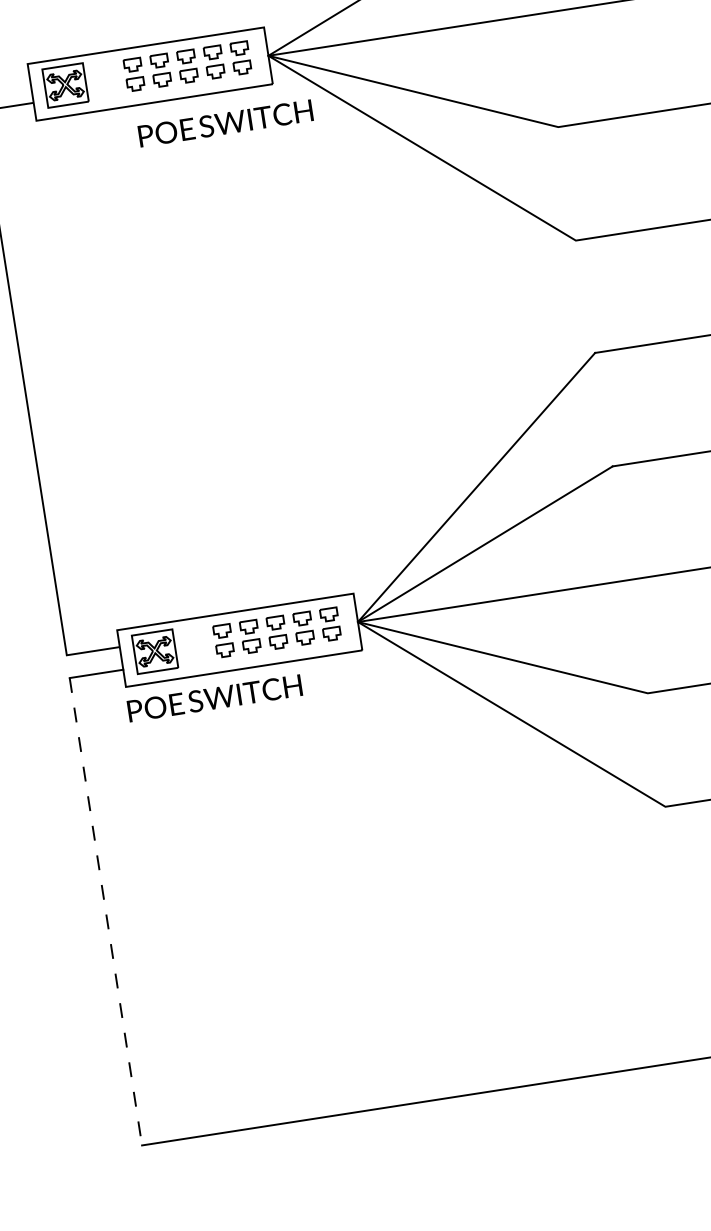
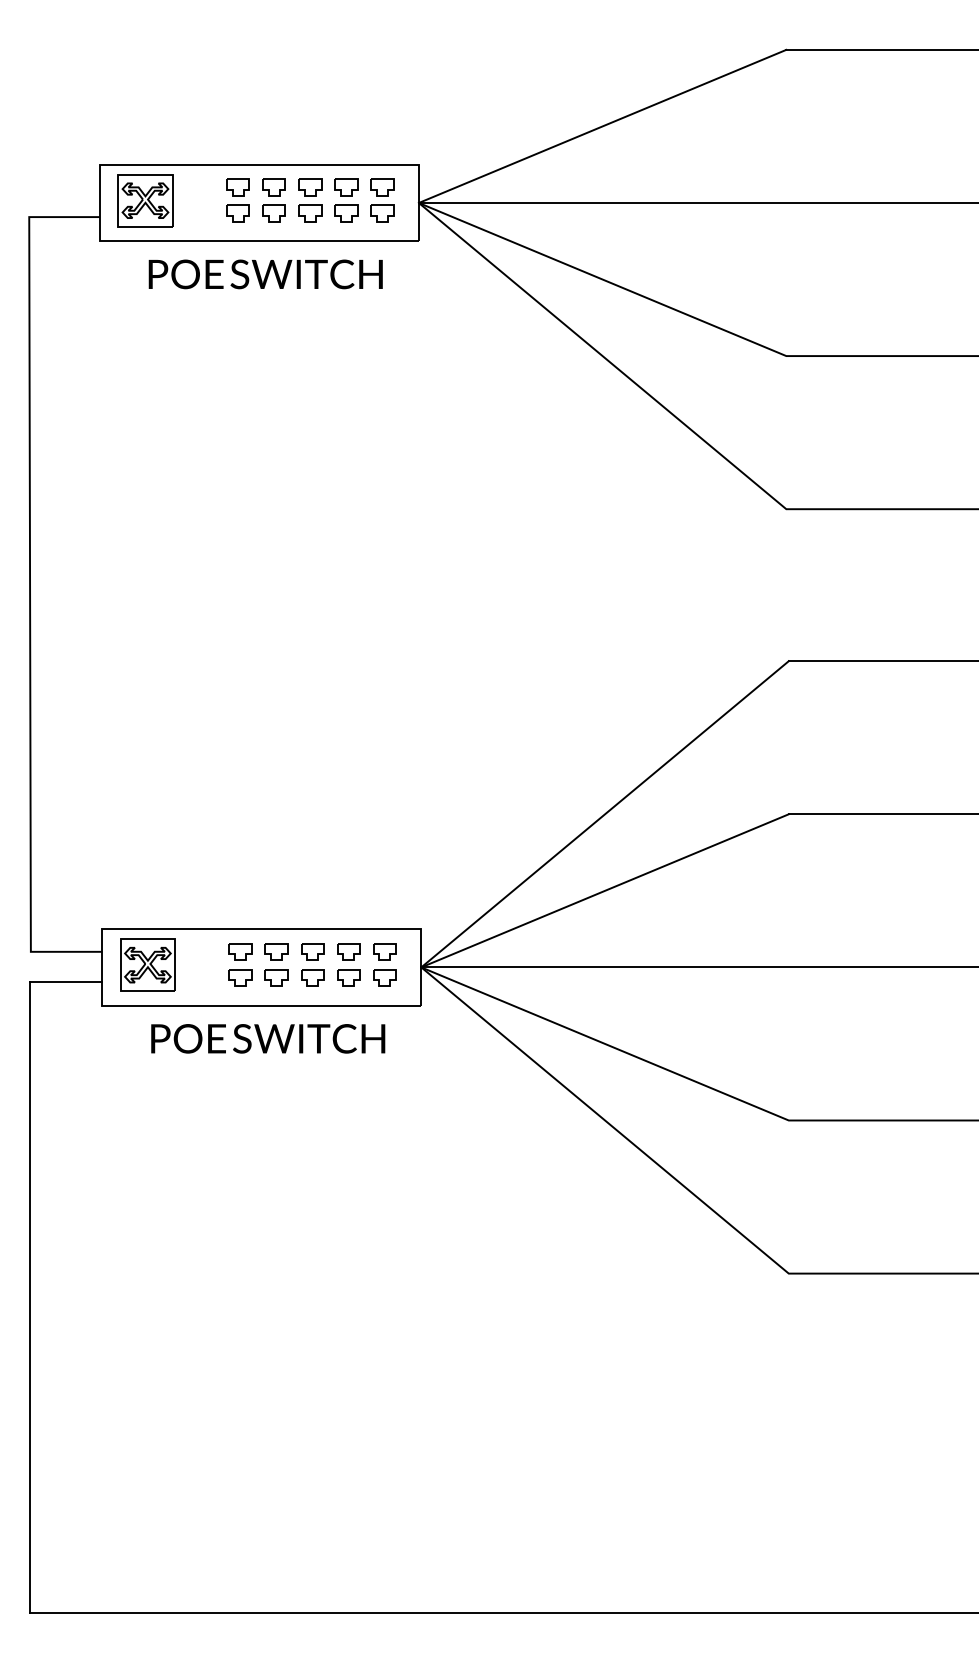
text: (225, 123) -> (265, 274), moved
text: (215, 698) -> (268, 1038), moved
line: (106, 912) -> (30, 1298), dashed -> solid

